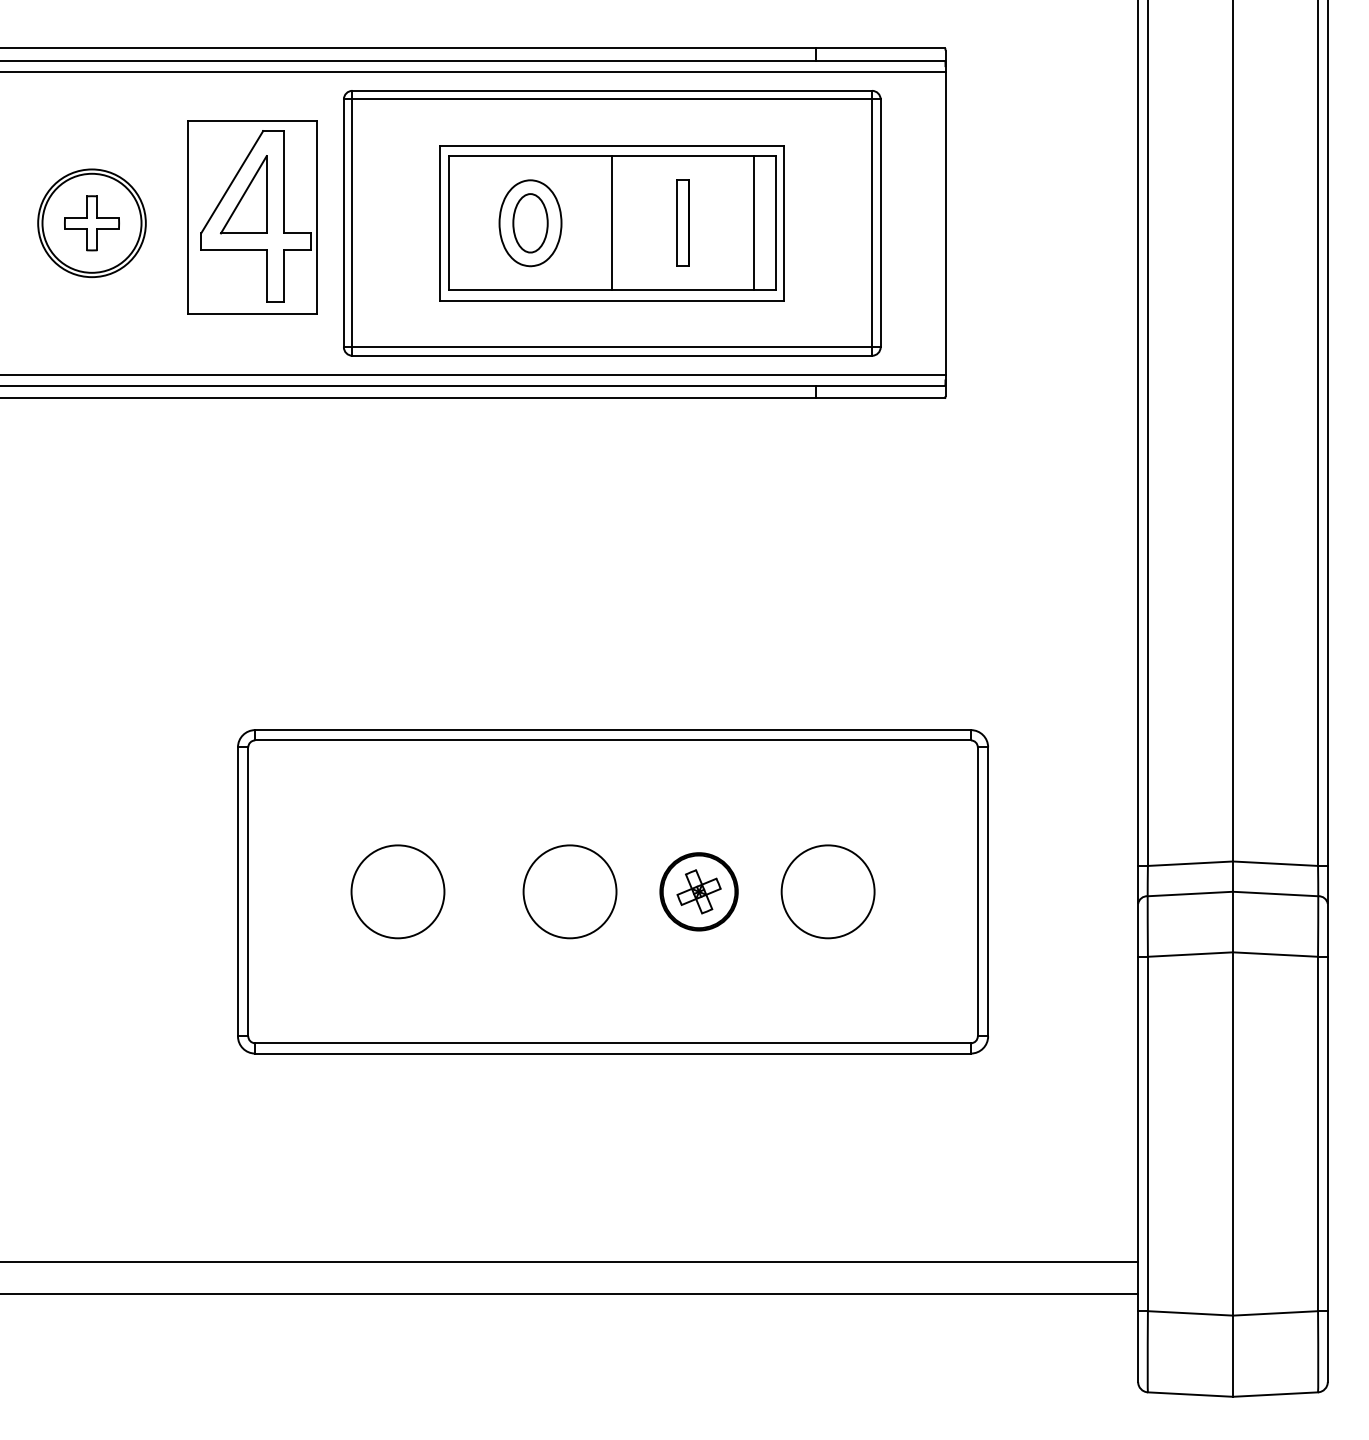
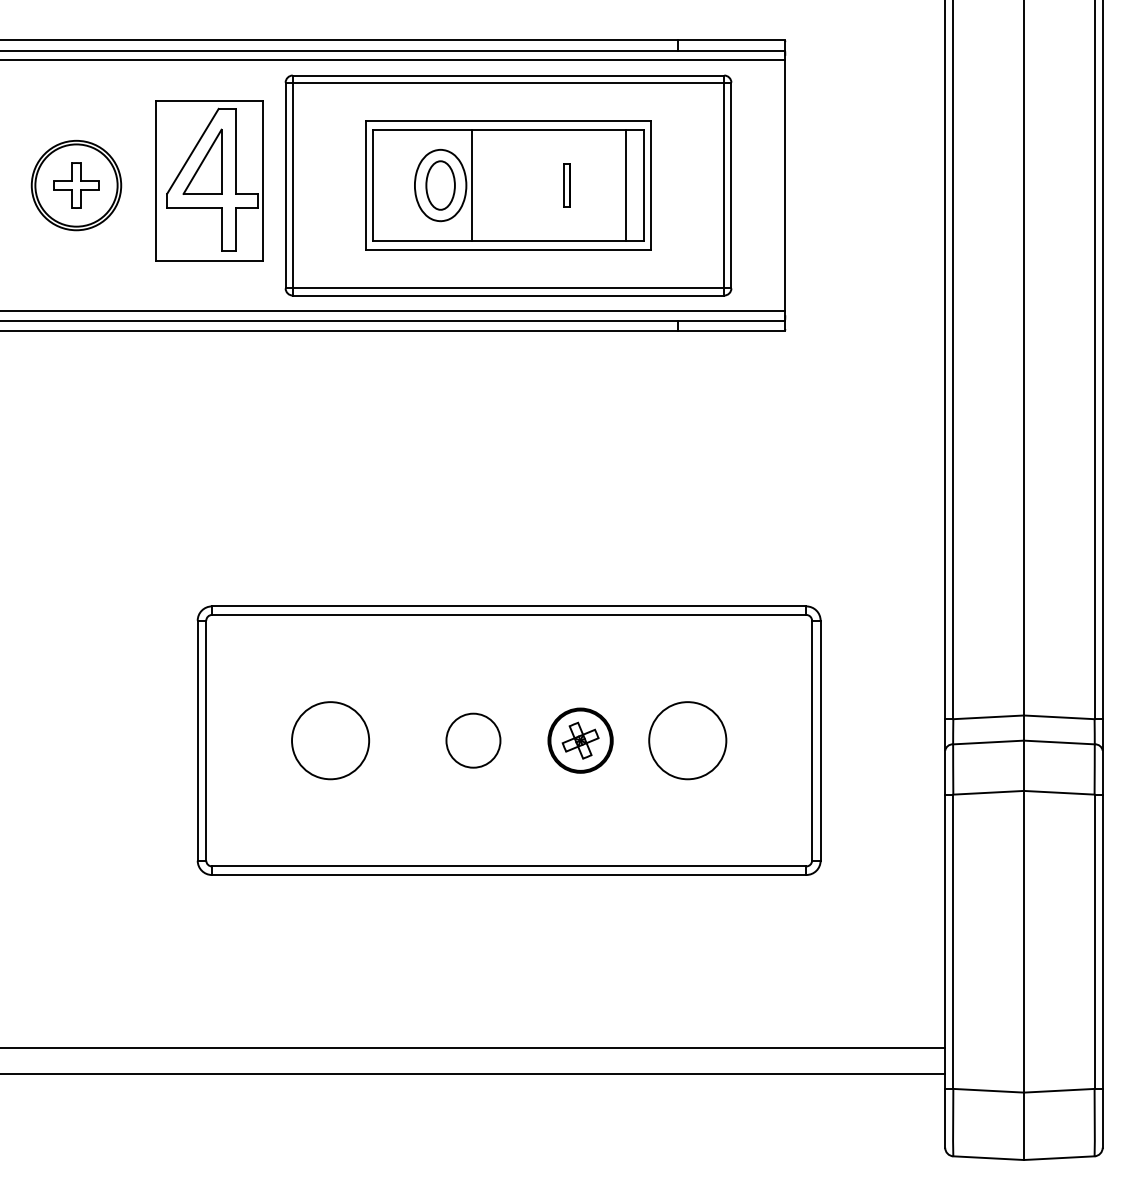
part: (682, 222) -> (566, 184), size x0.6
line: (612, 223) -> (472, 185), moved
circle: (569, 891) -> (473, 740), size x0.7

